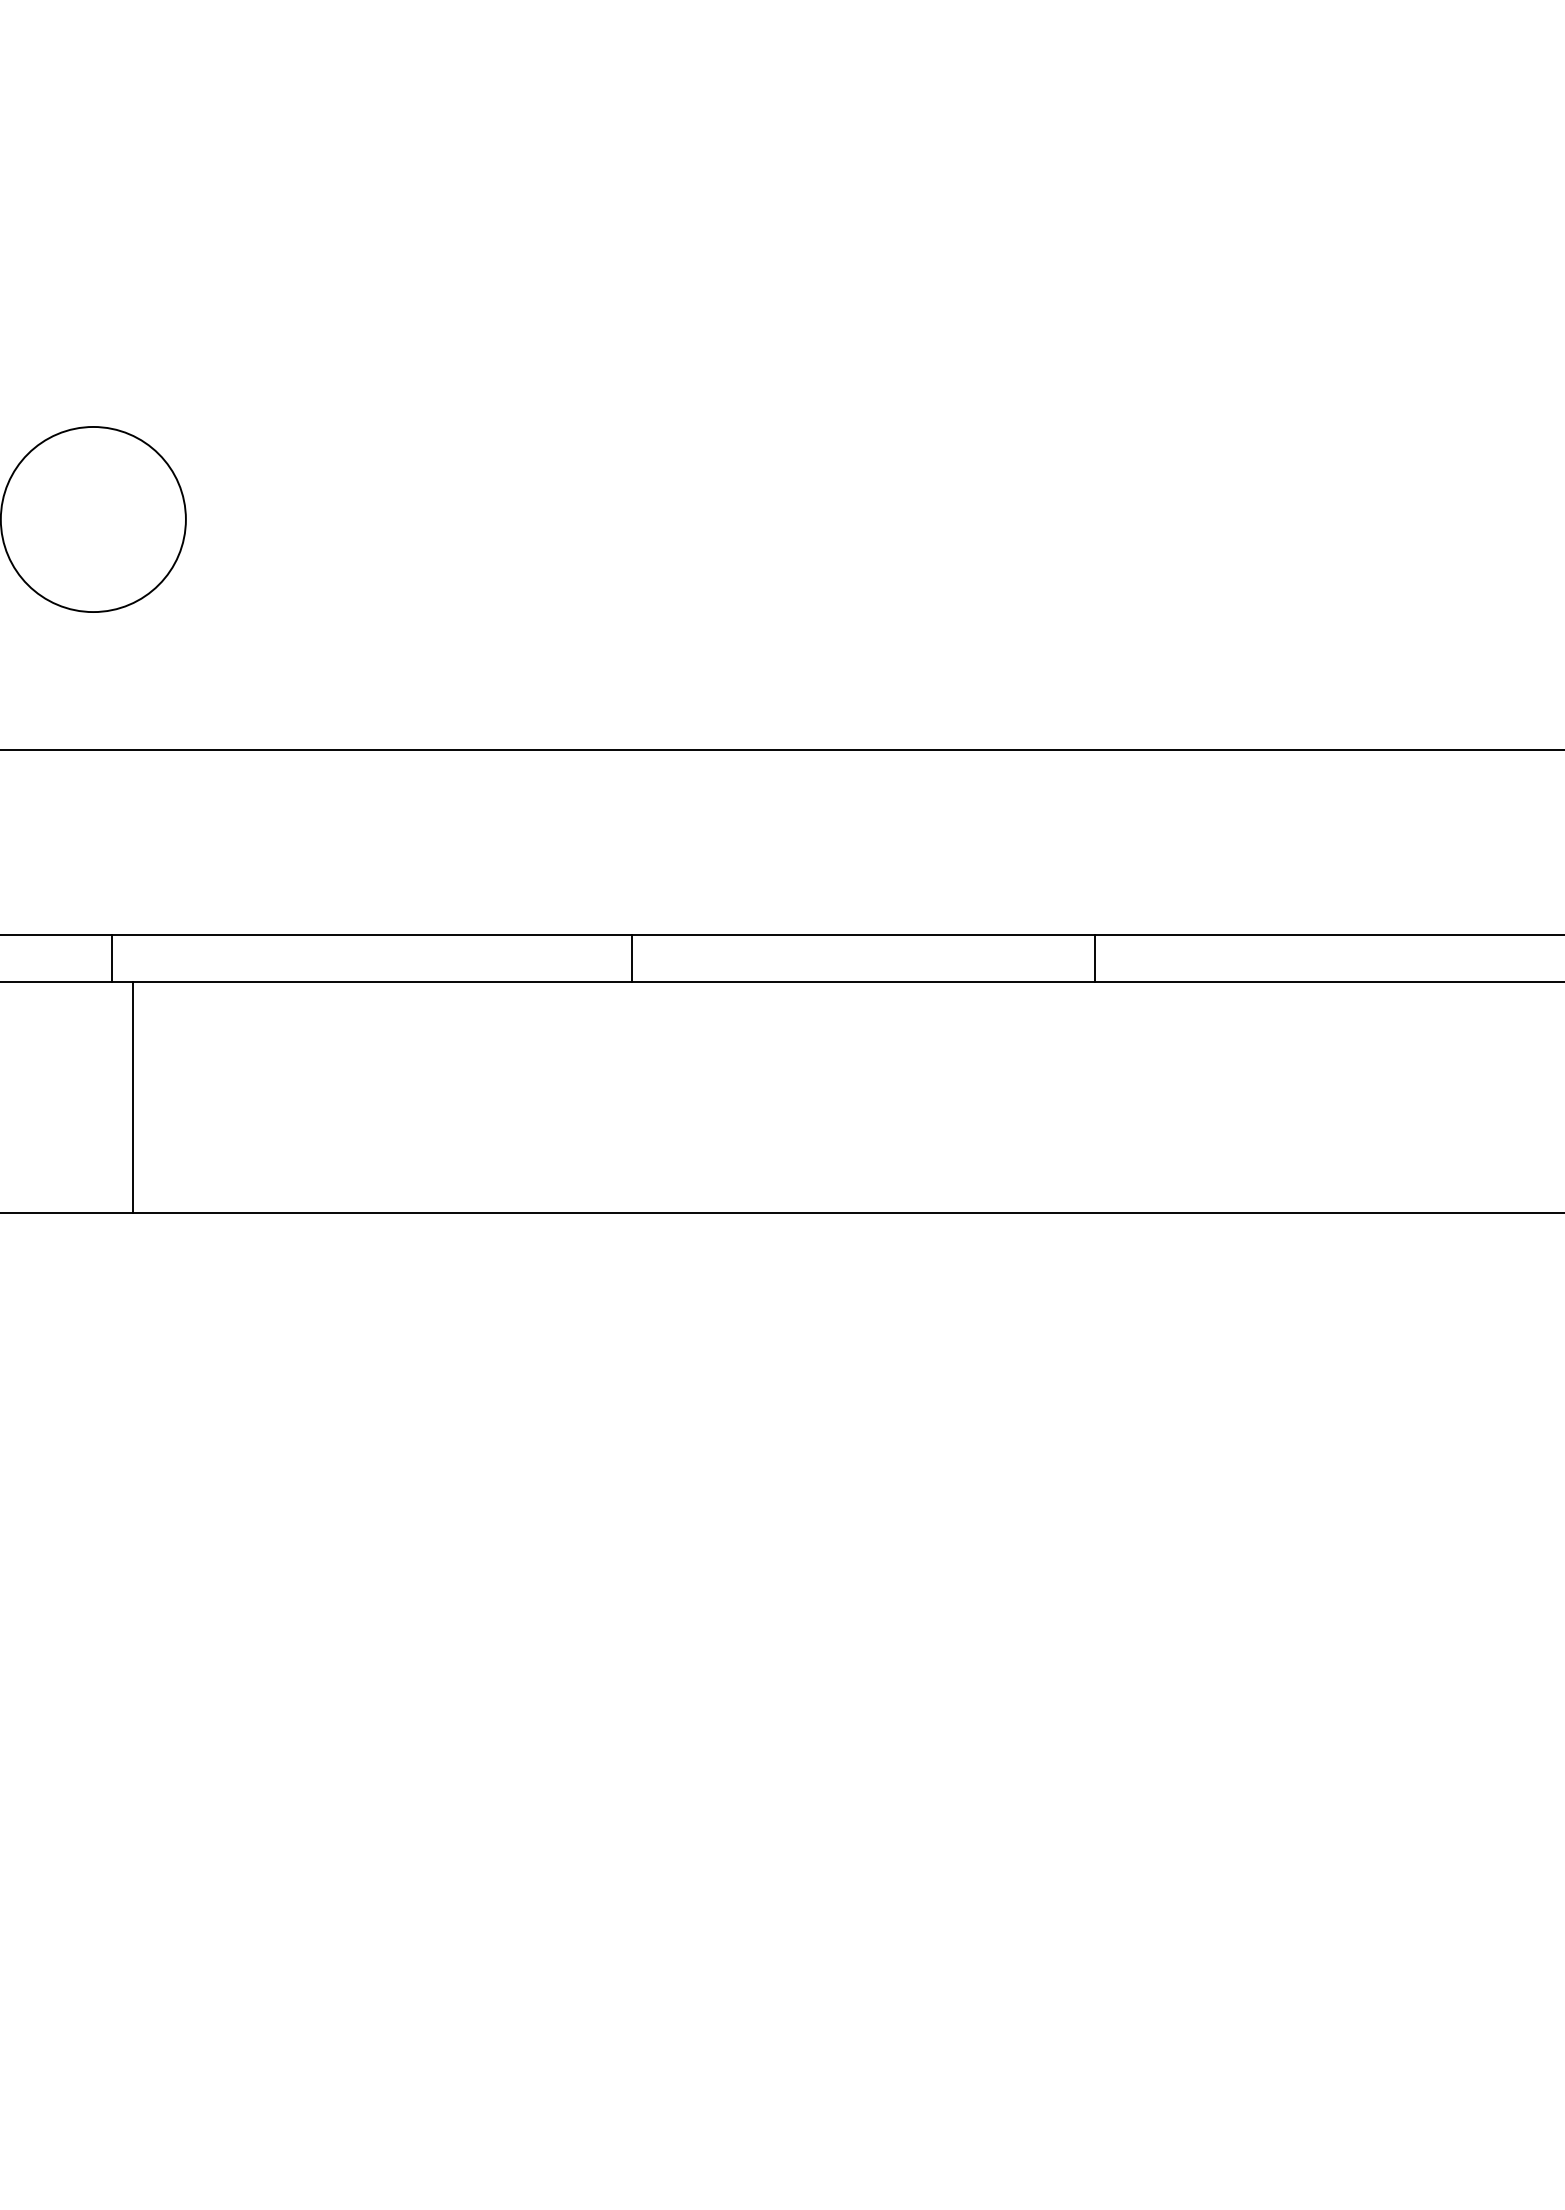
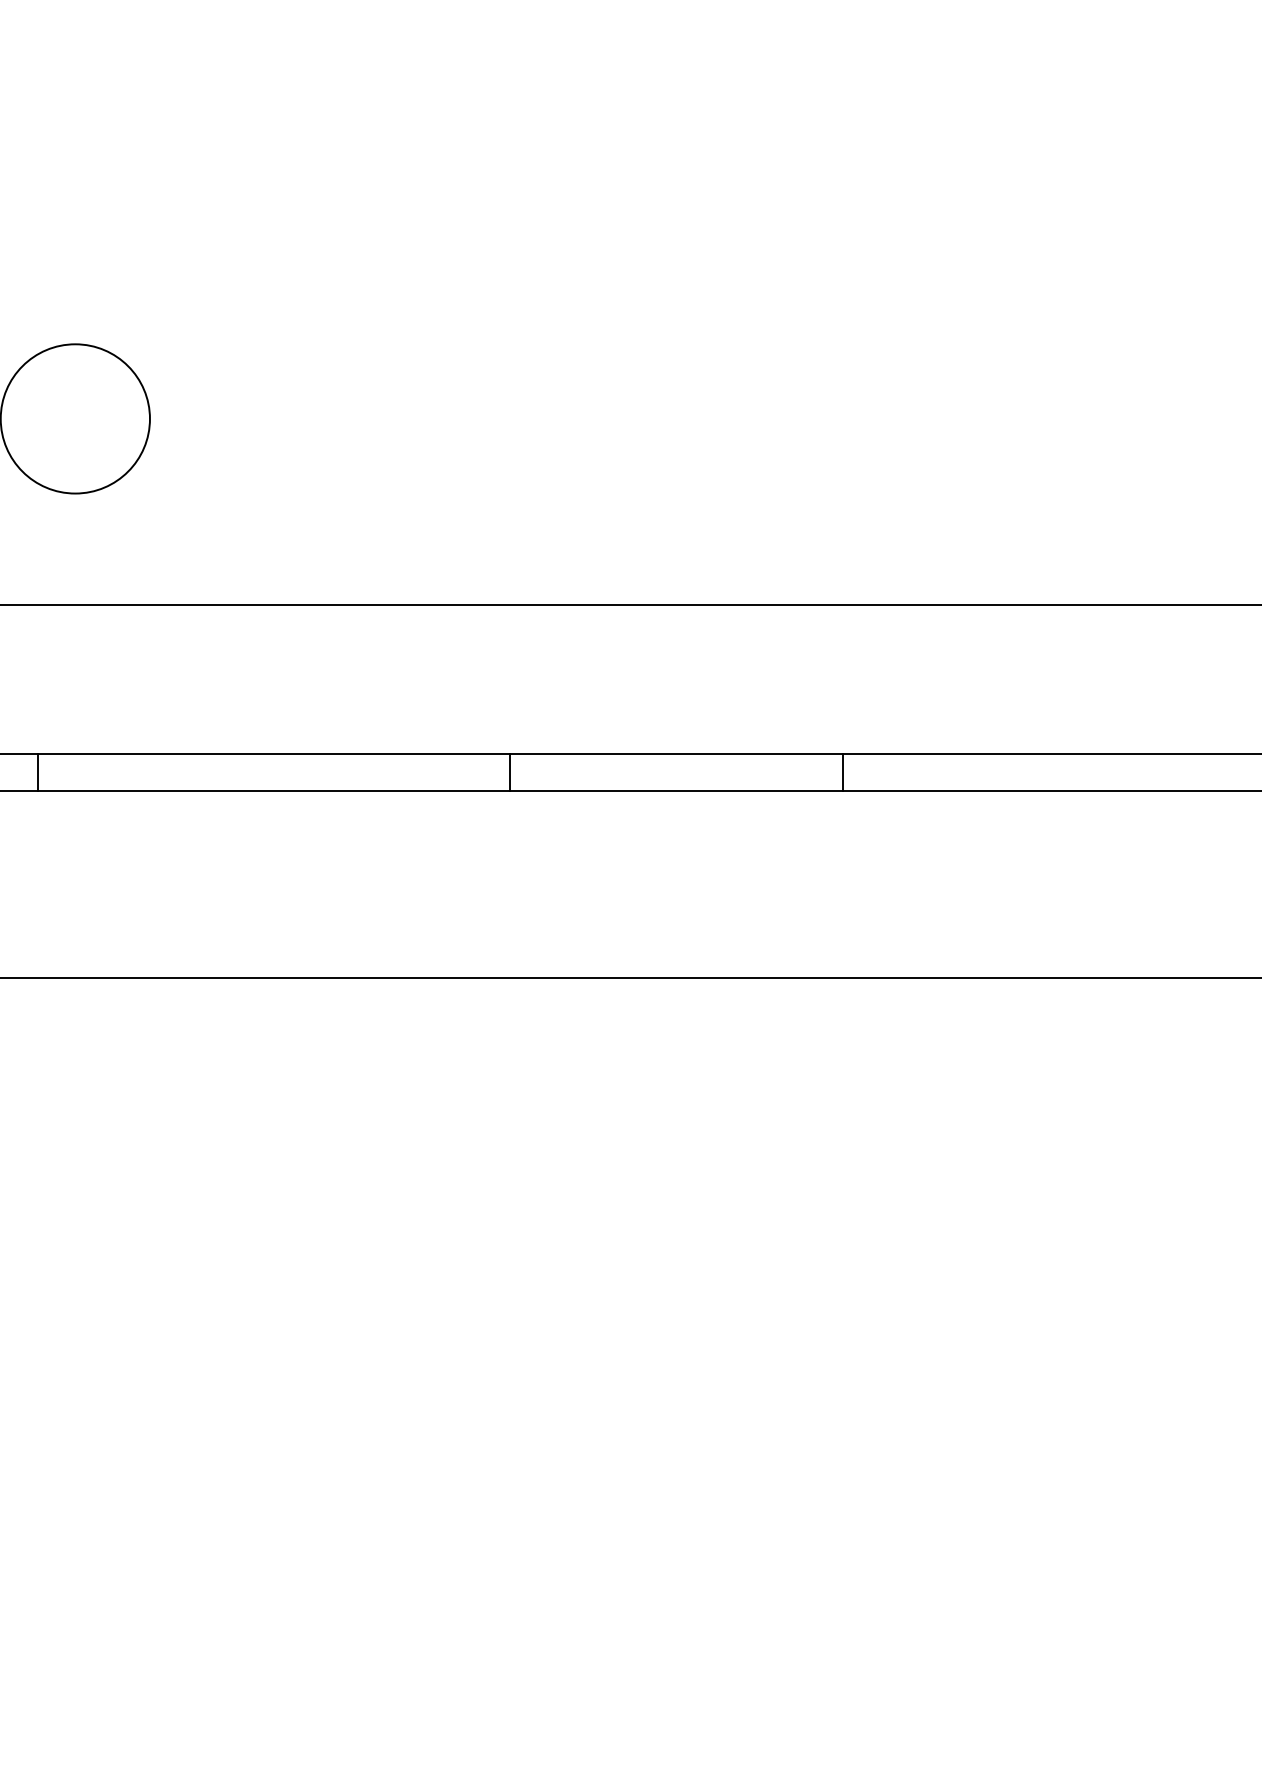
line: (111, 958) -> (37, 772), moved
line: (1094, 958) -> (843, 772), moved
line: (133, 1096) -> (107, 884), removed

